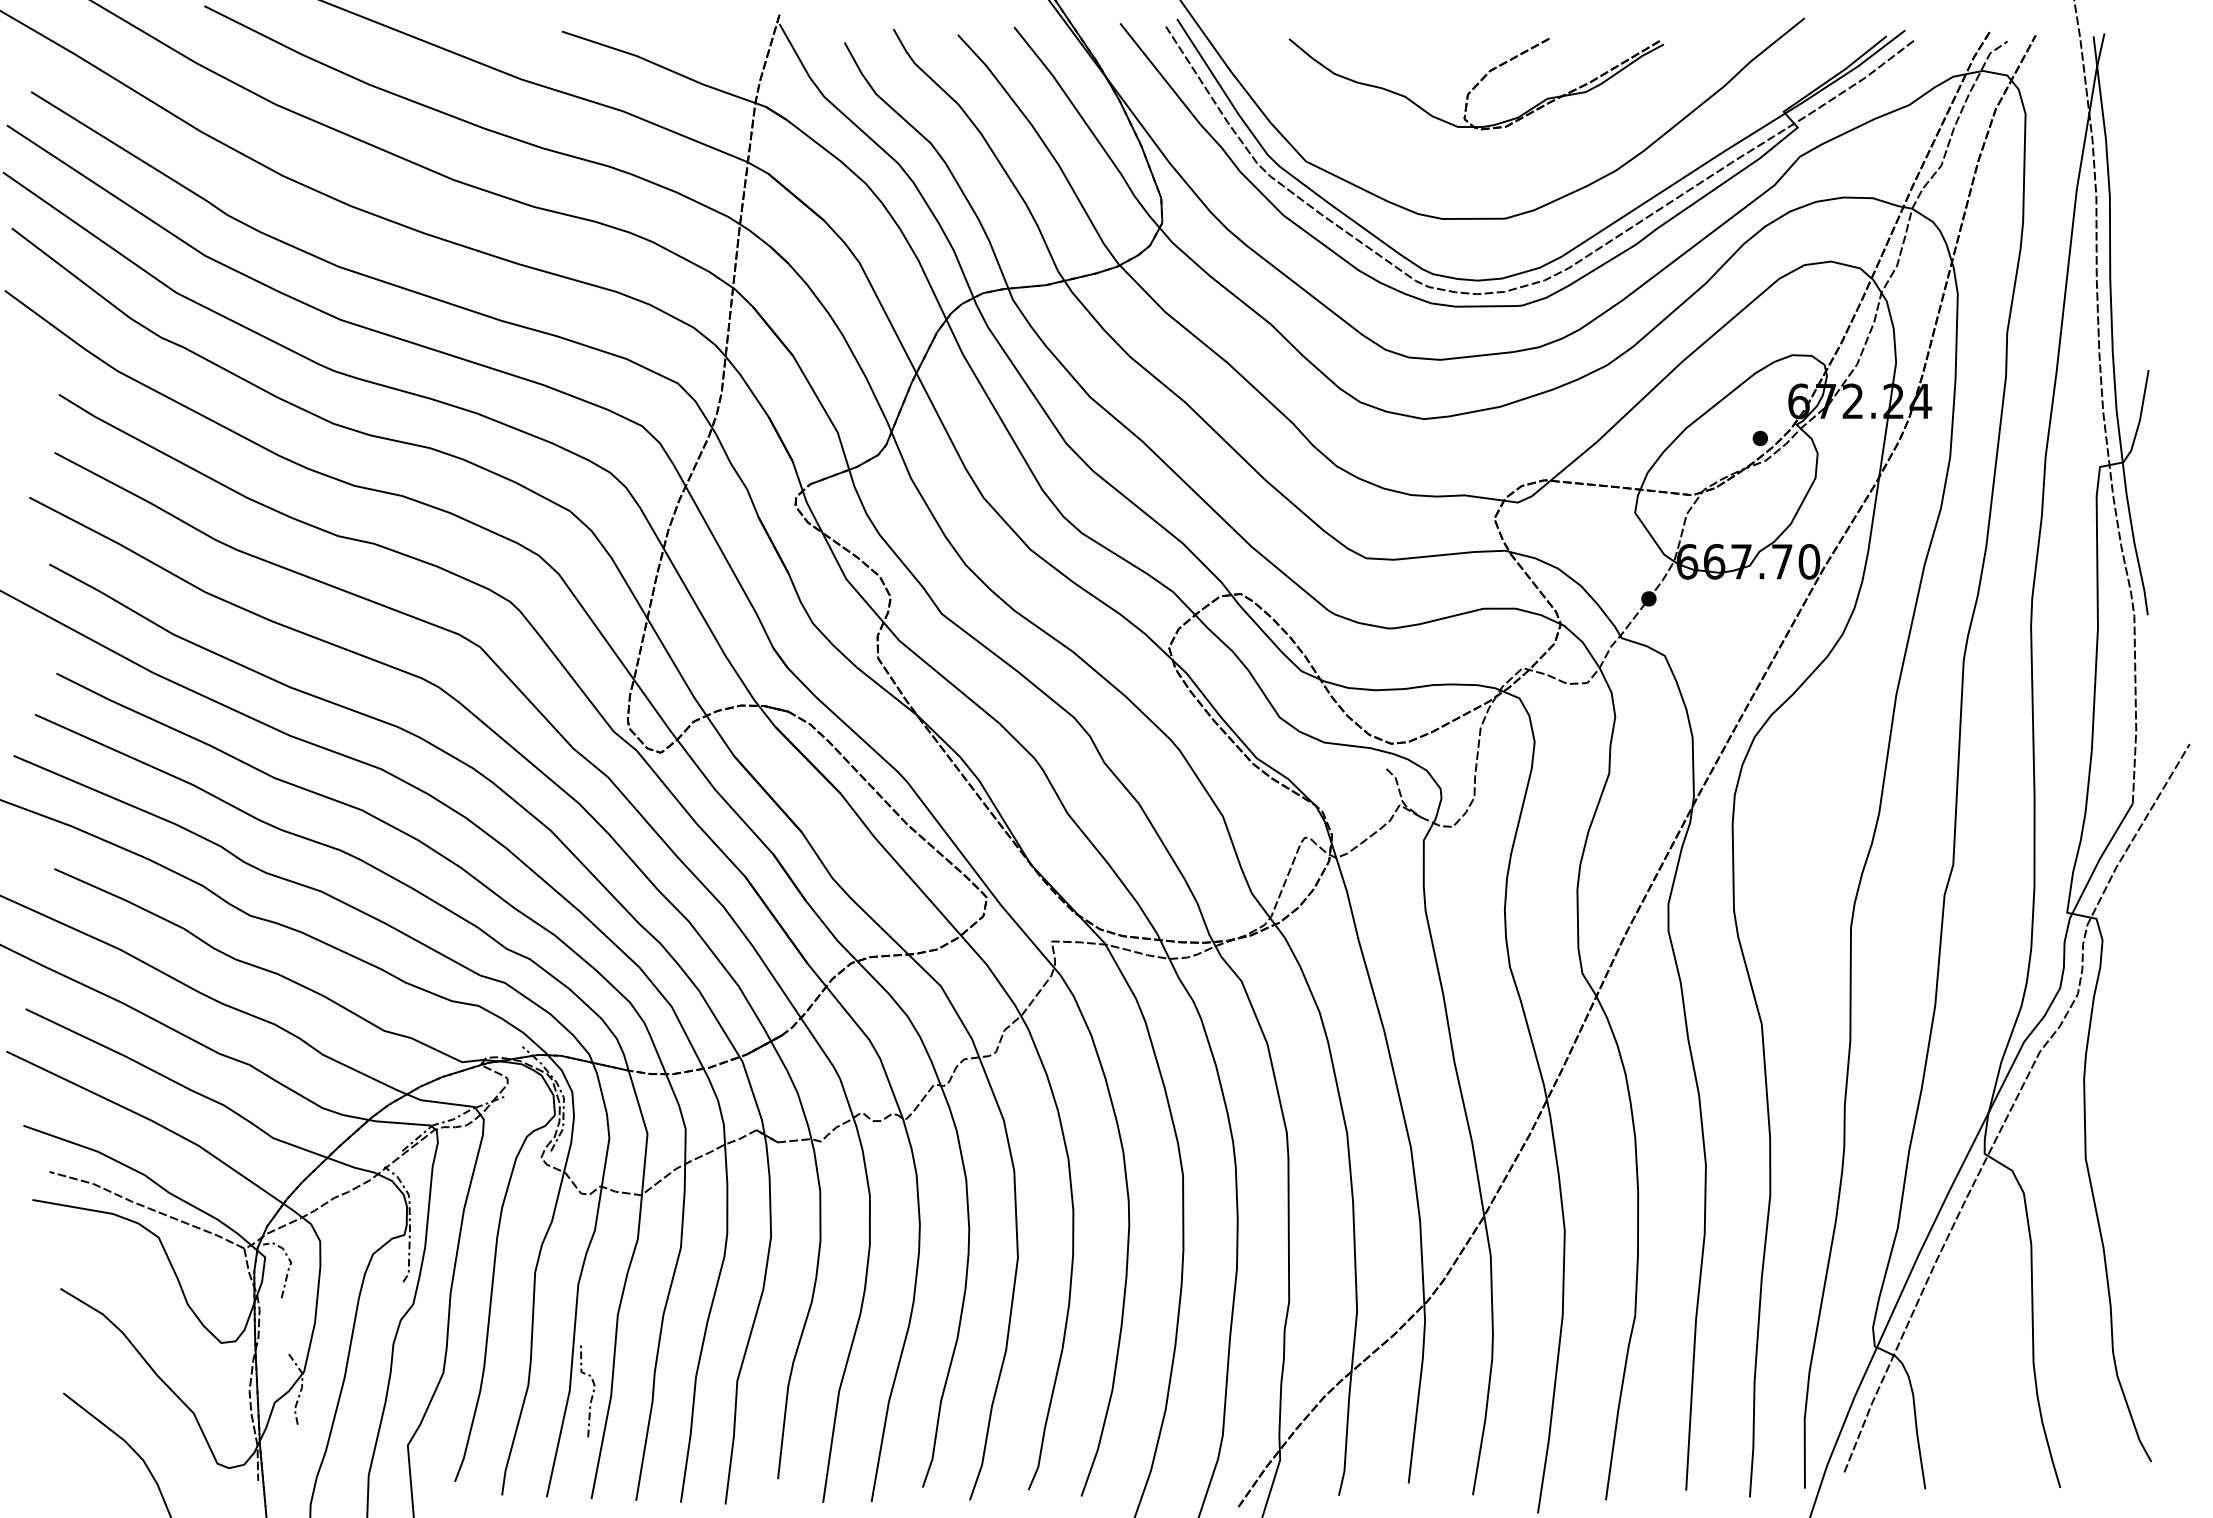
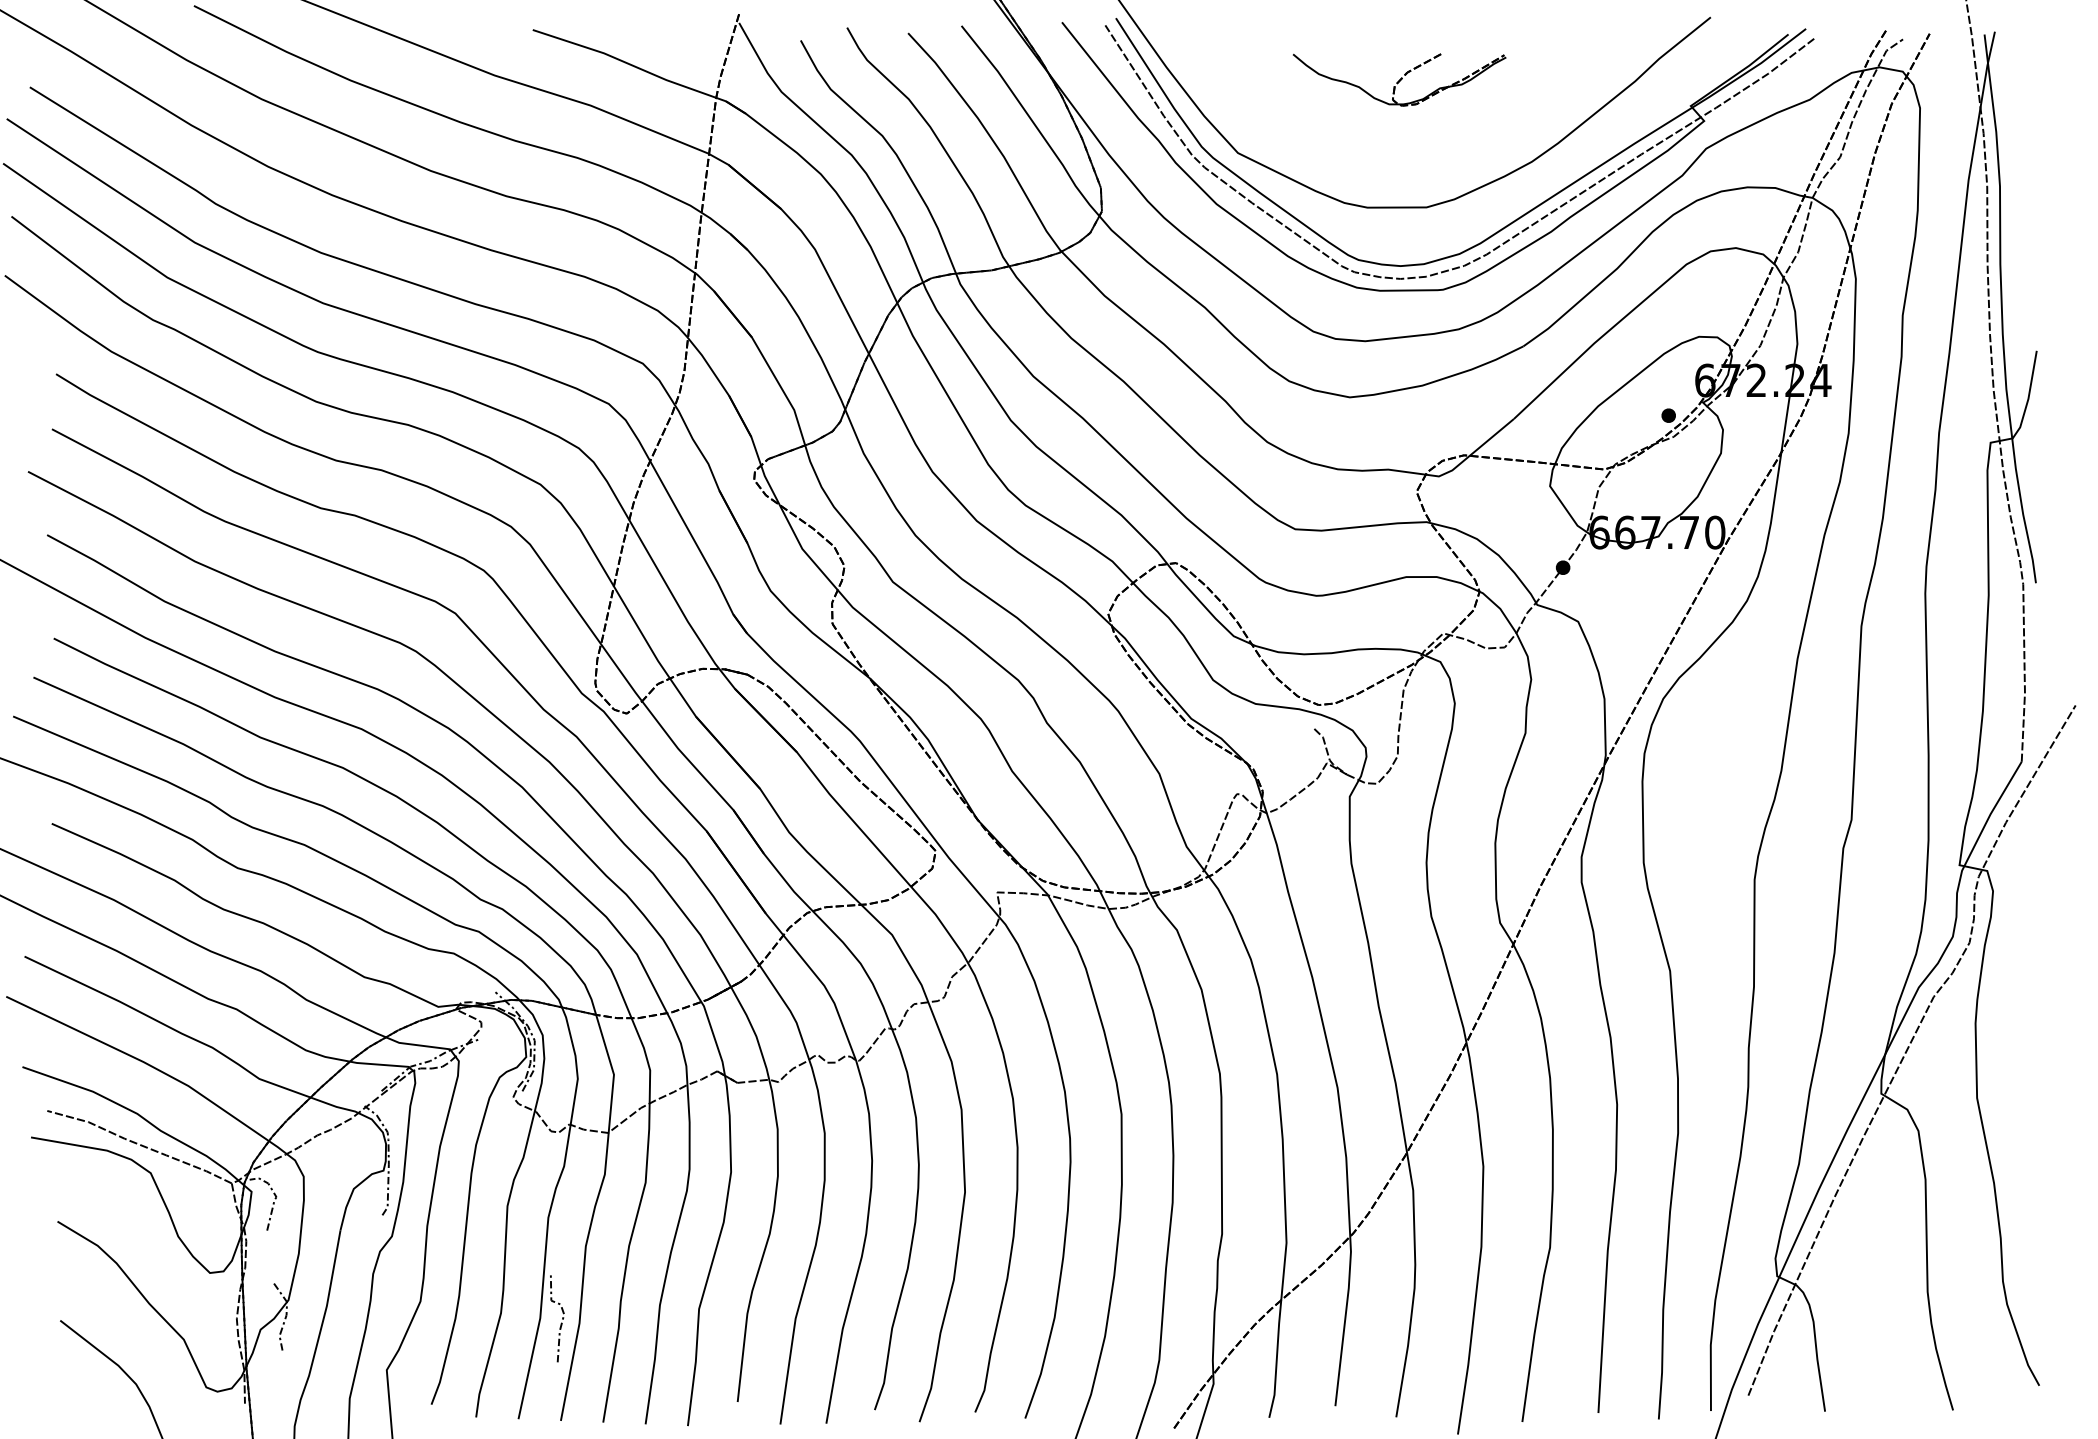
part: (1476, 84) -> (1399, 80), size x0.6

